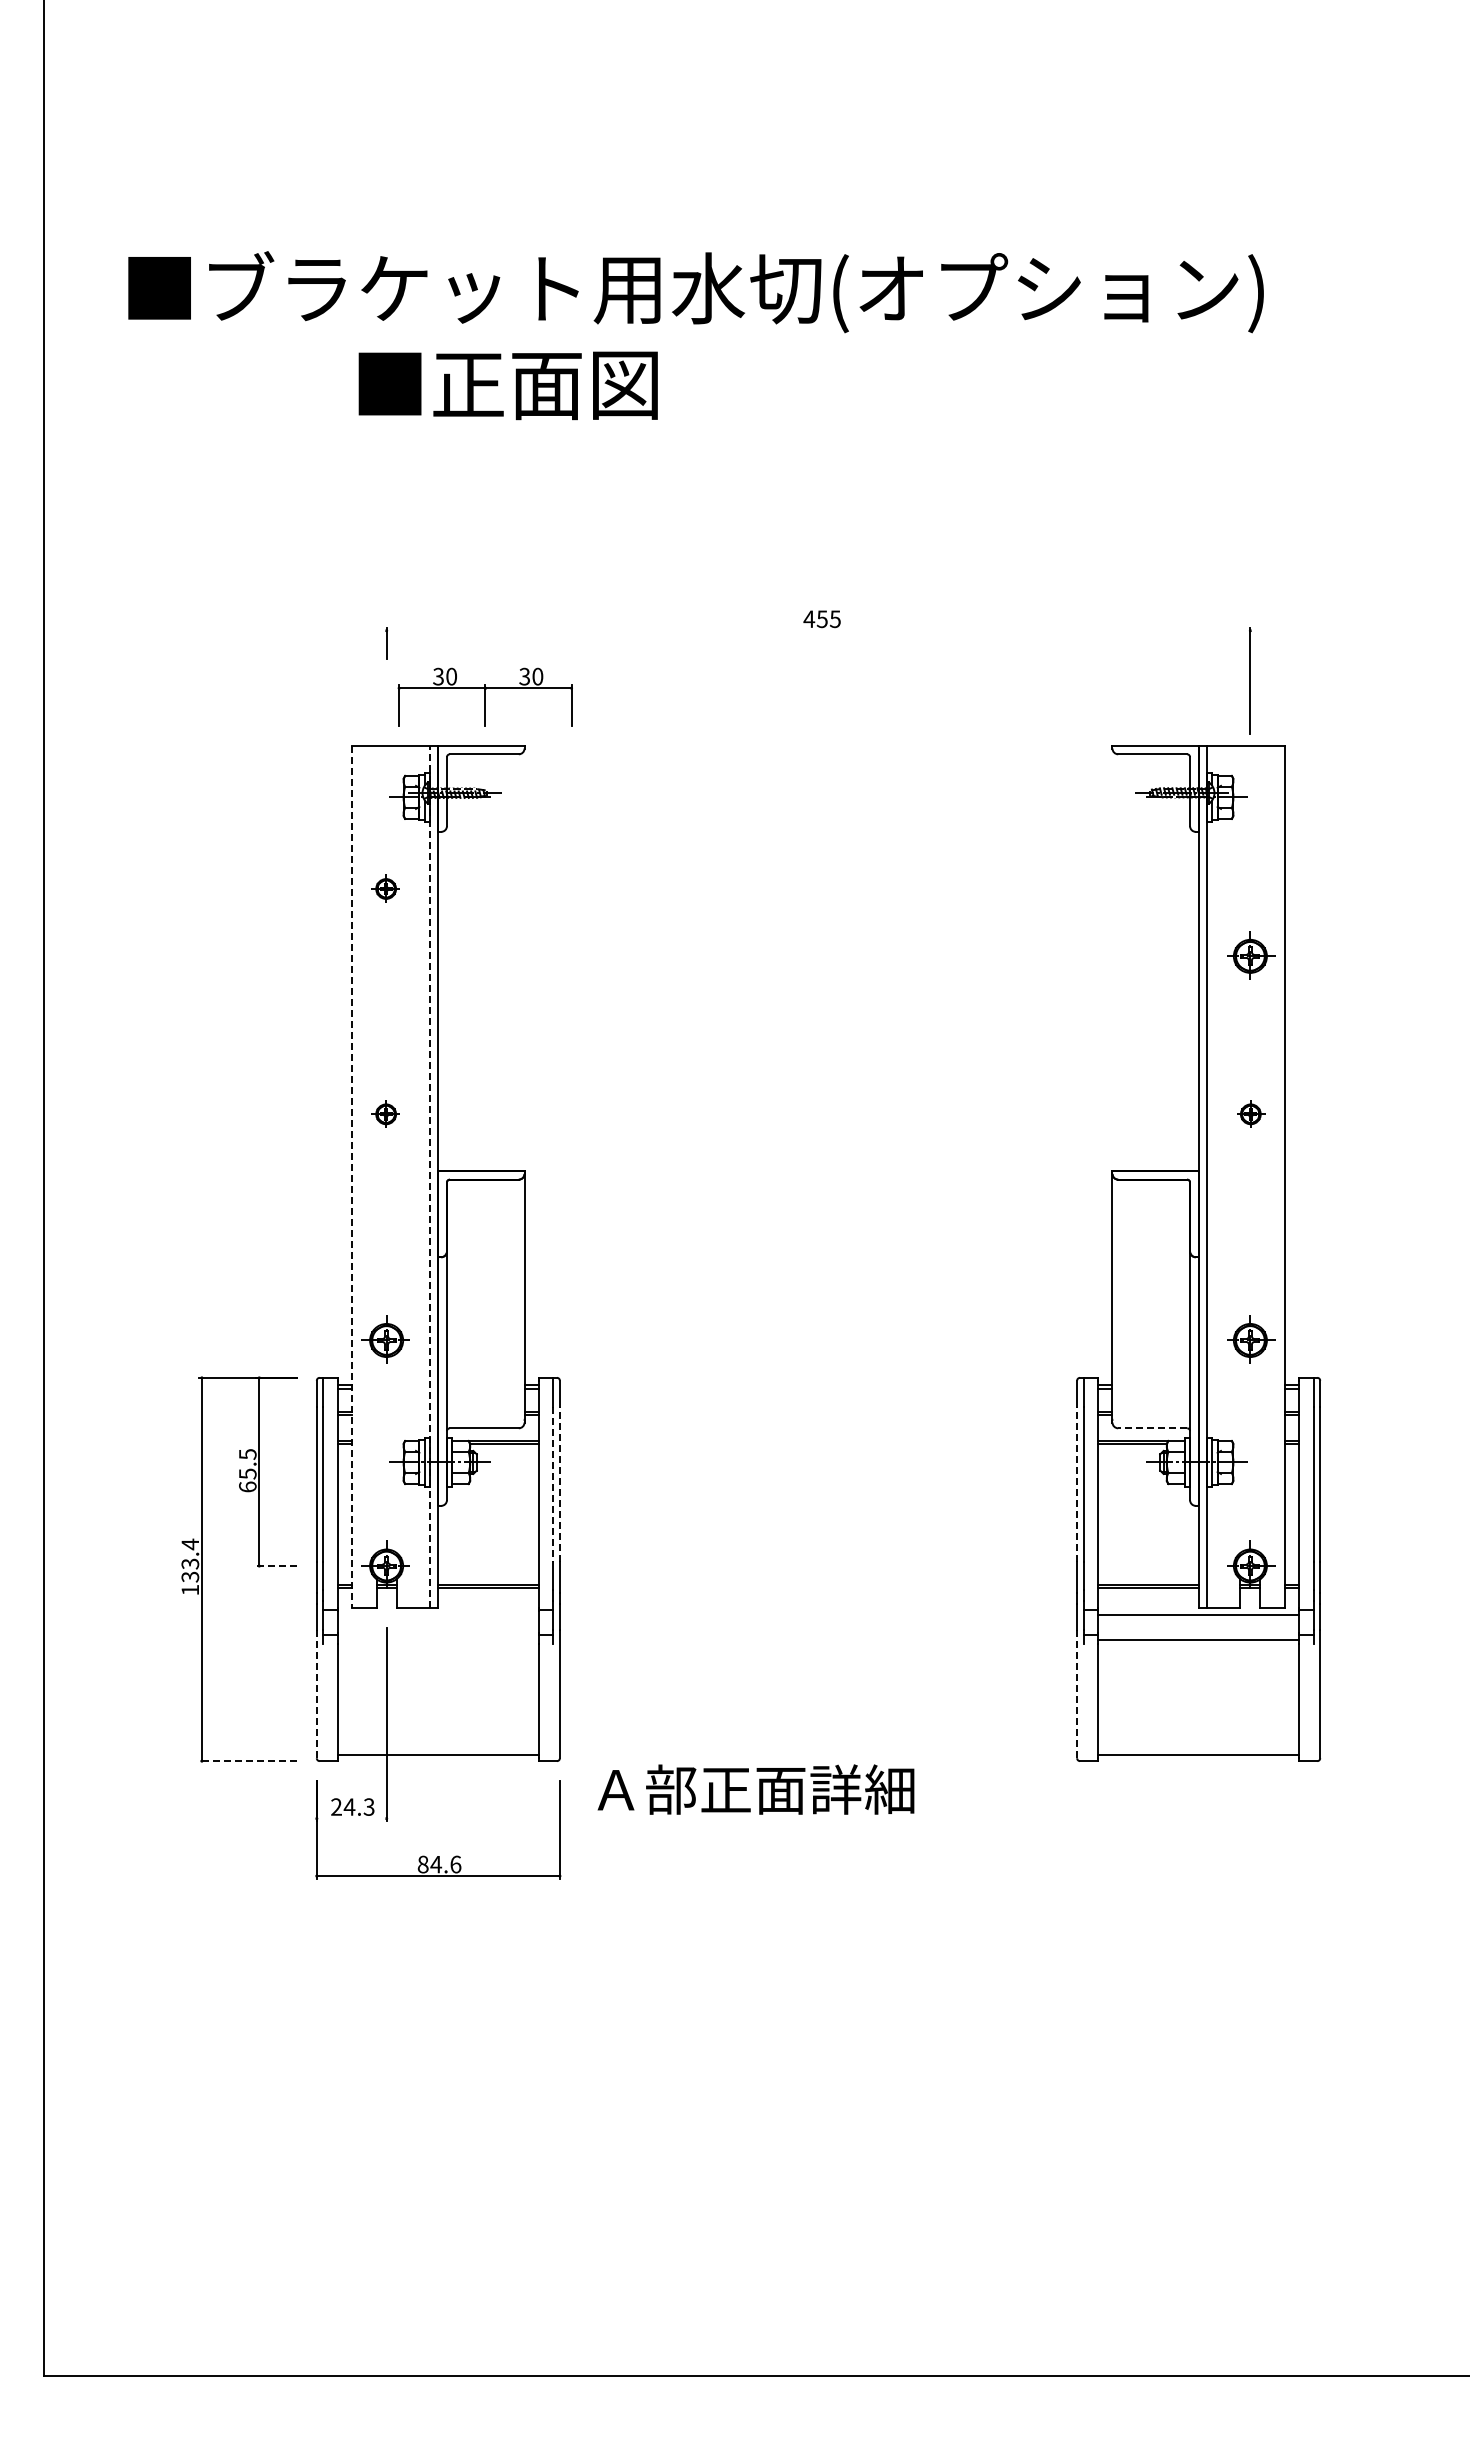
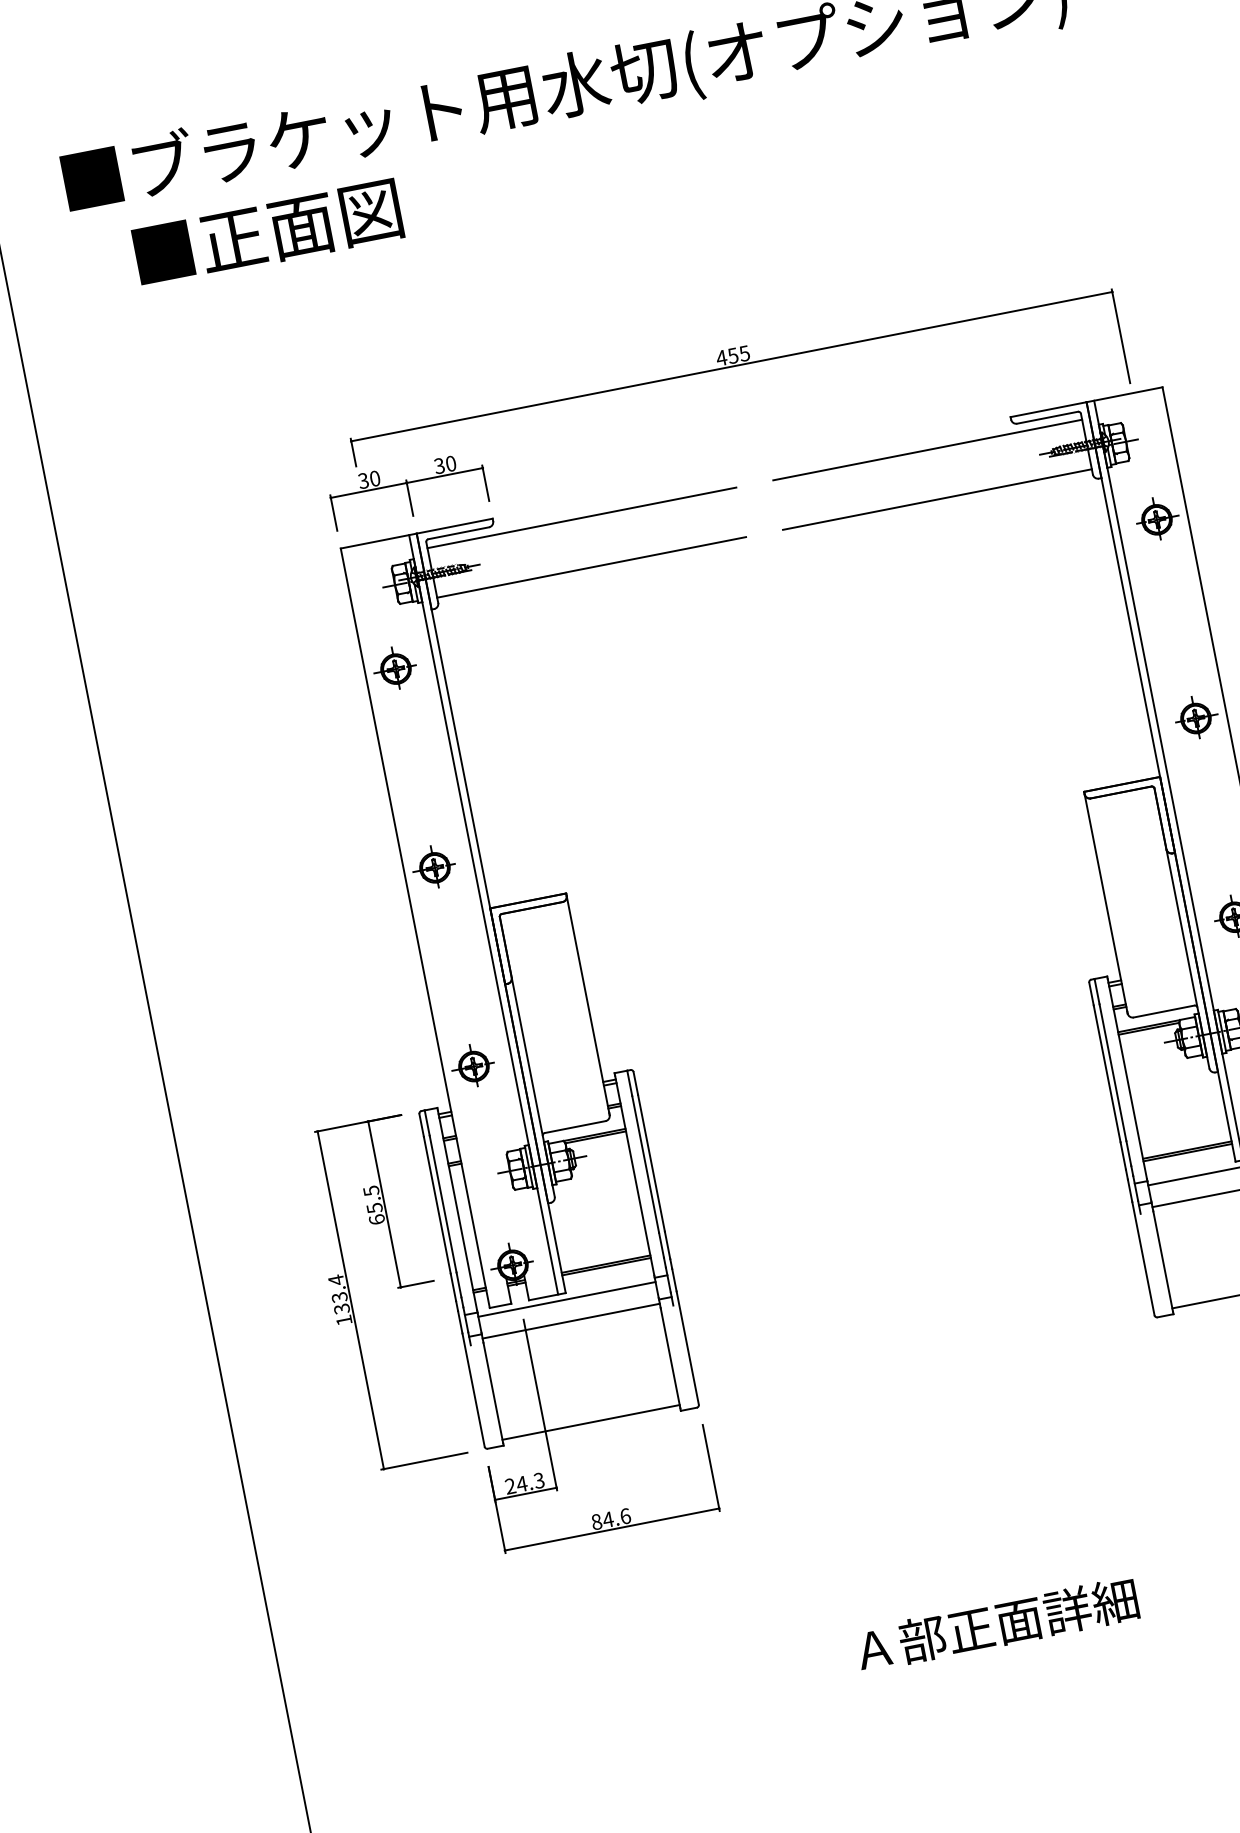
text: (507, 385) -> (267, 233), moved
line: (818, 630) -> (731, 366), added
part: (484, 696) -> (407, 490), moved
line: (621, 763) -> (581, 517), added
line: (1014, 763) -> (927, 449), added
line: (621, 820) -> (591, 567), added
line: (1014, 820) -> (937, 499), added
part: (385, 888) -> (394, 668), size x1.67
part: (1251, 955) -> (1157, 518), moved
part: (385, 1113) -> (433, 866), size x1.67
part: (1251, 1113) -> (1196, 717), size x1.67
line: (429, 1176) -> (483, 914), dashed -> solid
line: (352, 1177) -> (415, 928), dashed -> solid
line: (1152, 1428) -> (1163, 1011), dashed -> solid
line: (553, 1484) -> (645, 1164), dashed -> solid
line: (559, 1484) -> (651, 1163), dashed -> solid
line: (1077, 1484) -> (1107, 1074), dashed -> solid
line: (276, 1566) -> (416, 1284), dashed -> solid
line: (437, 1614) -> (566, 1299), added
line: (437, 1639) -> (570, 1321), added
line: (316, 1693) -> (473, 1389), dashed -> solid
line: (1077, 1693) -> (1143, 1258), dashed -> solid
line: (247, 1761) -> (424, 1461), dashed -> solid
text: (755, 1789) -> (996, 1624), moved
line: (351, 1818) -> (525, 1493), added

